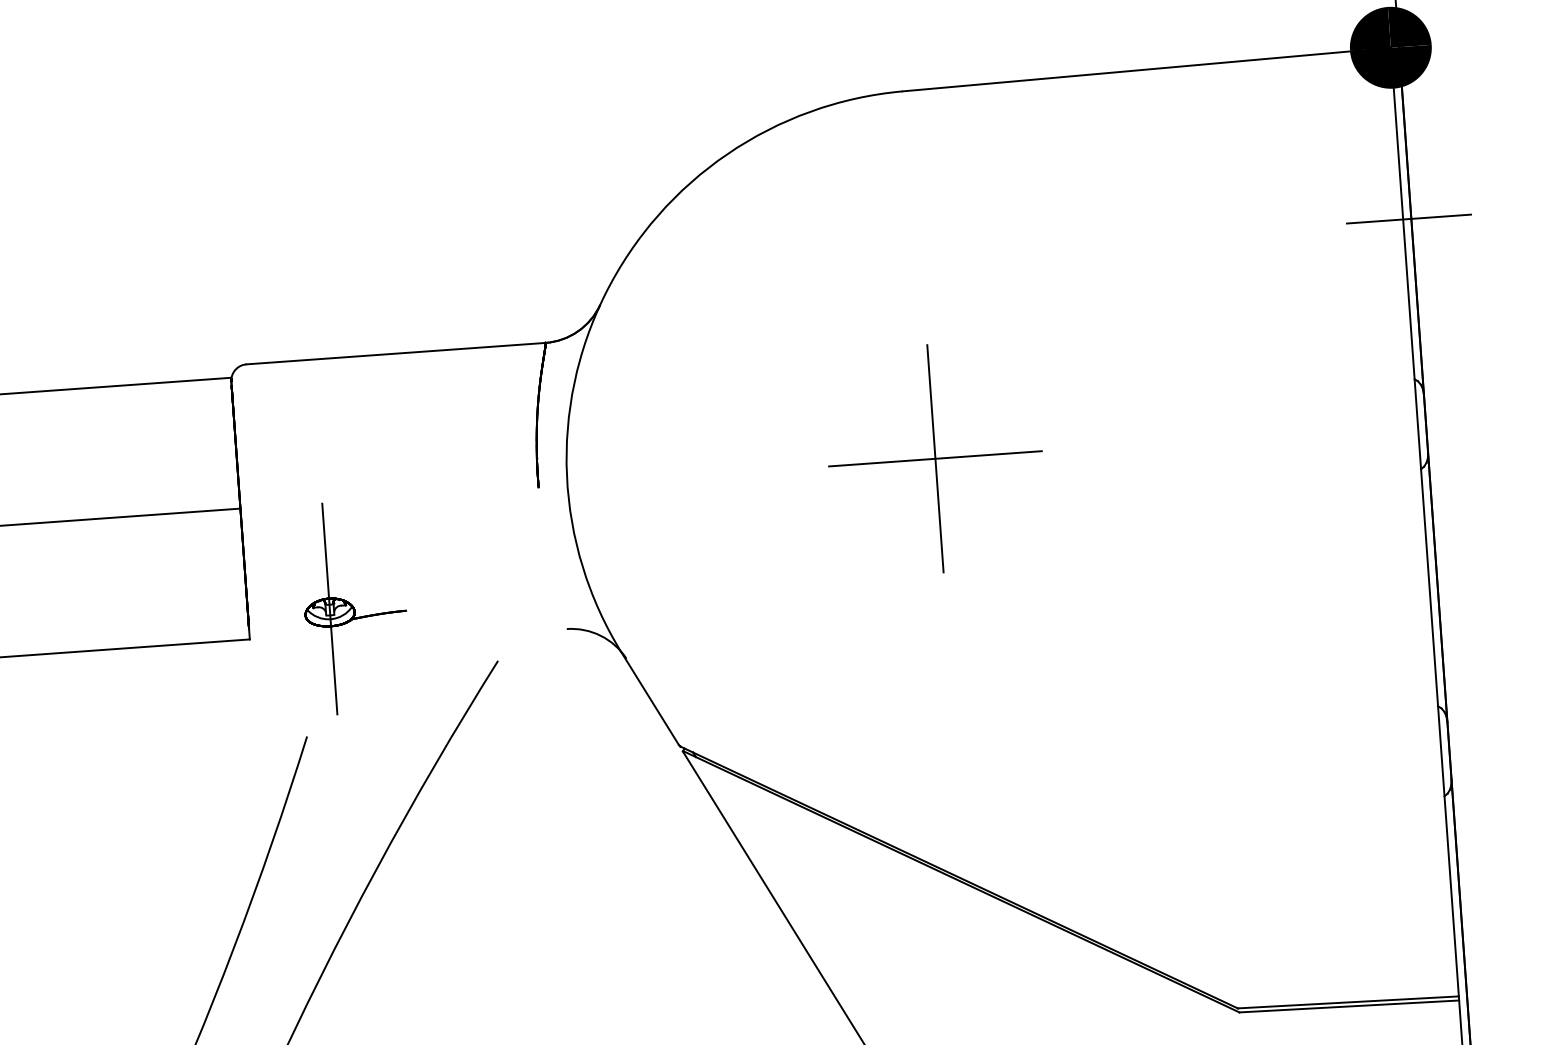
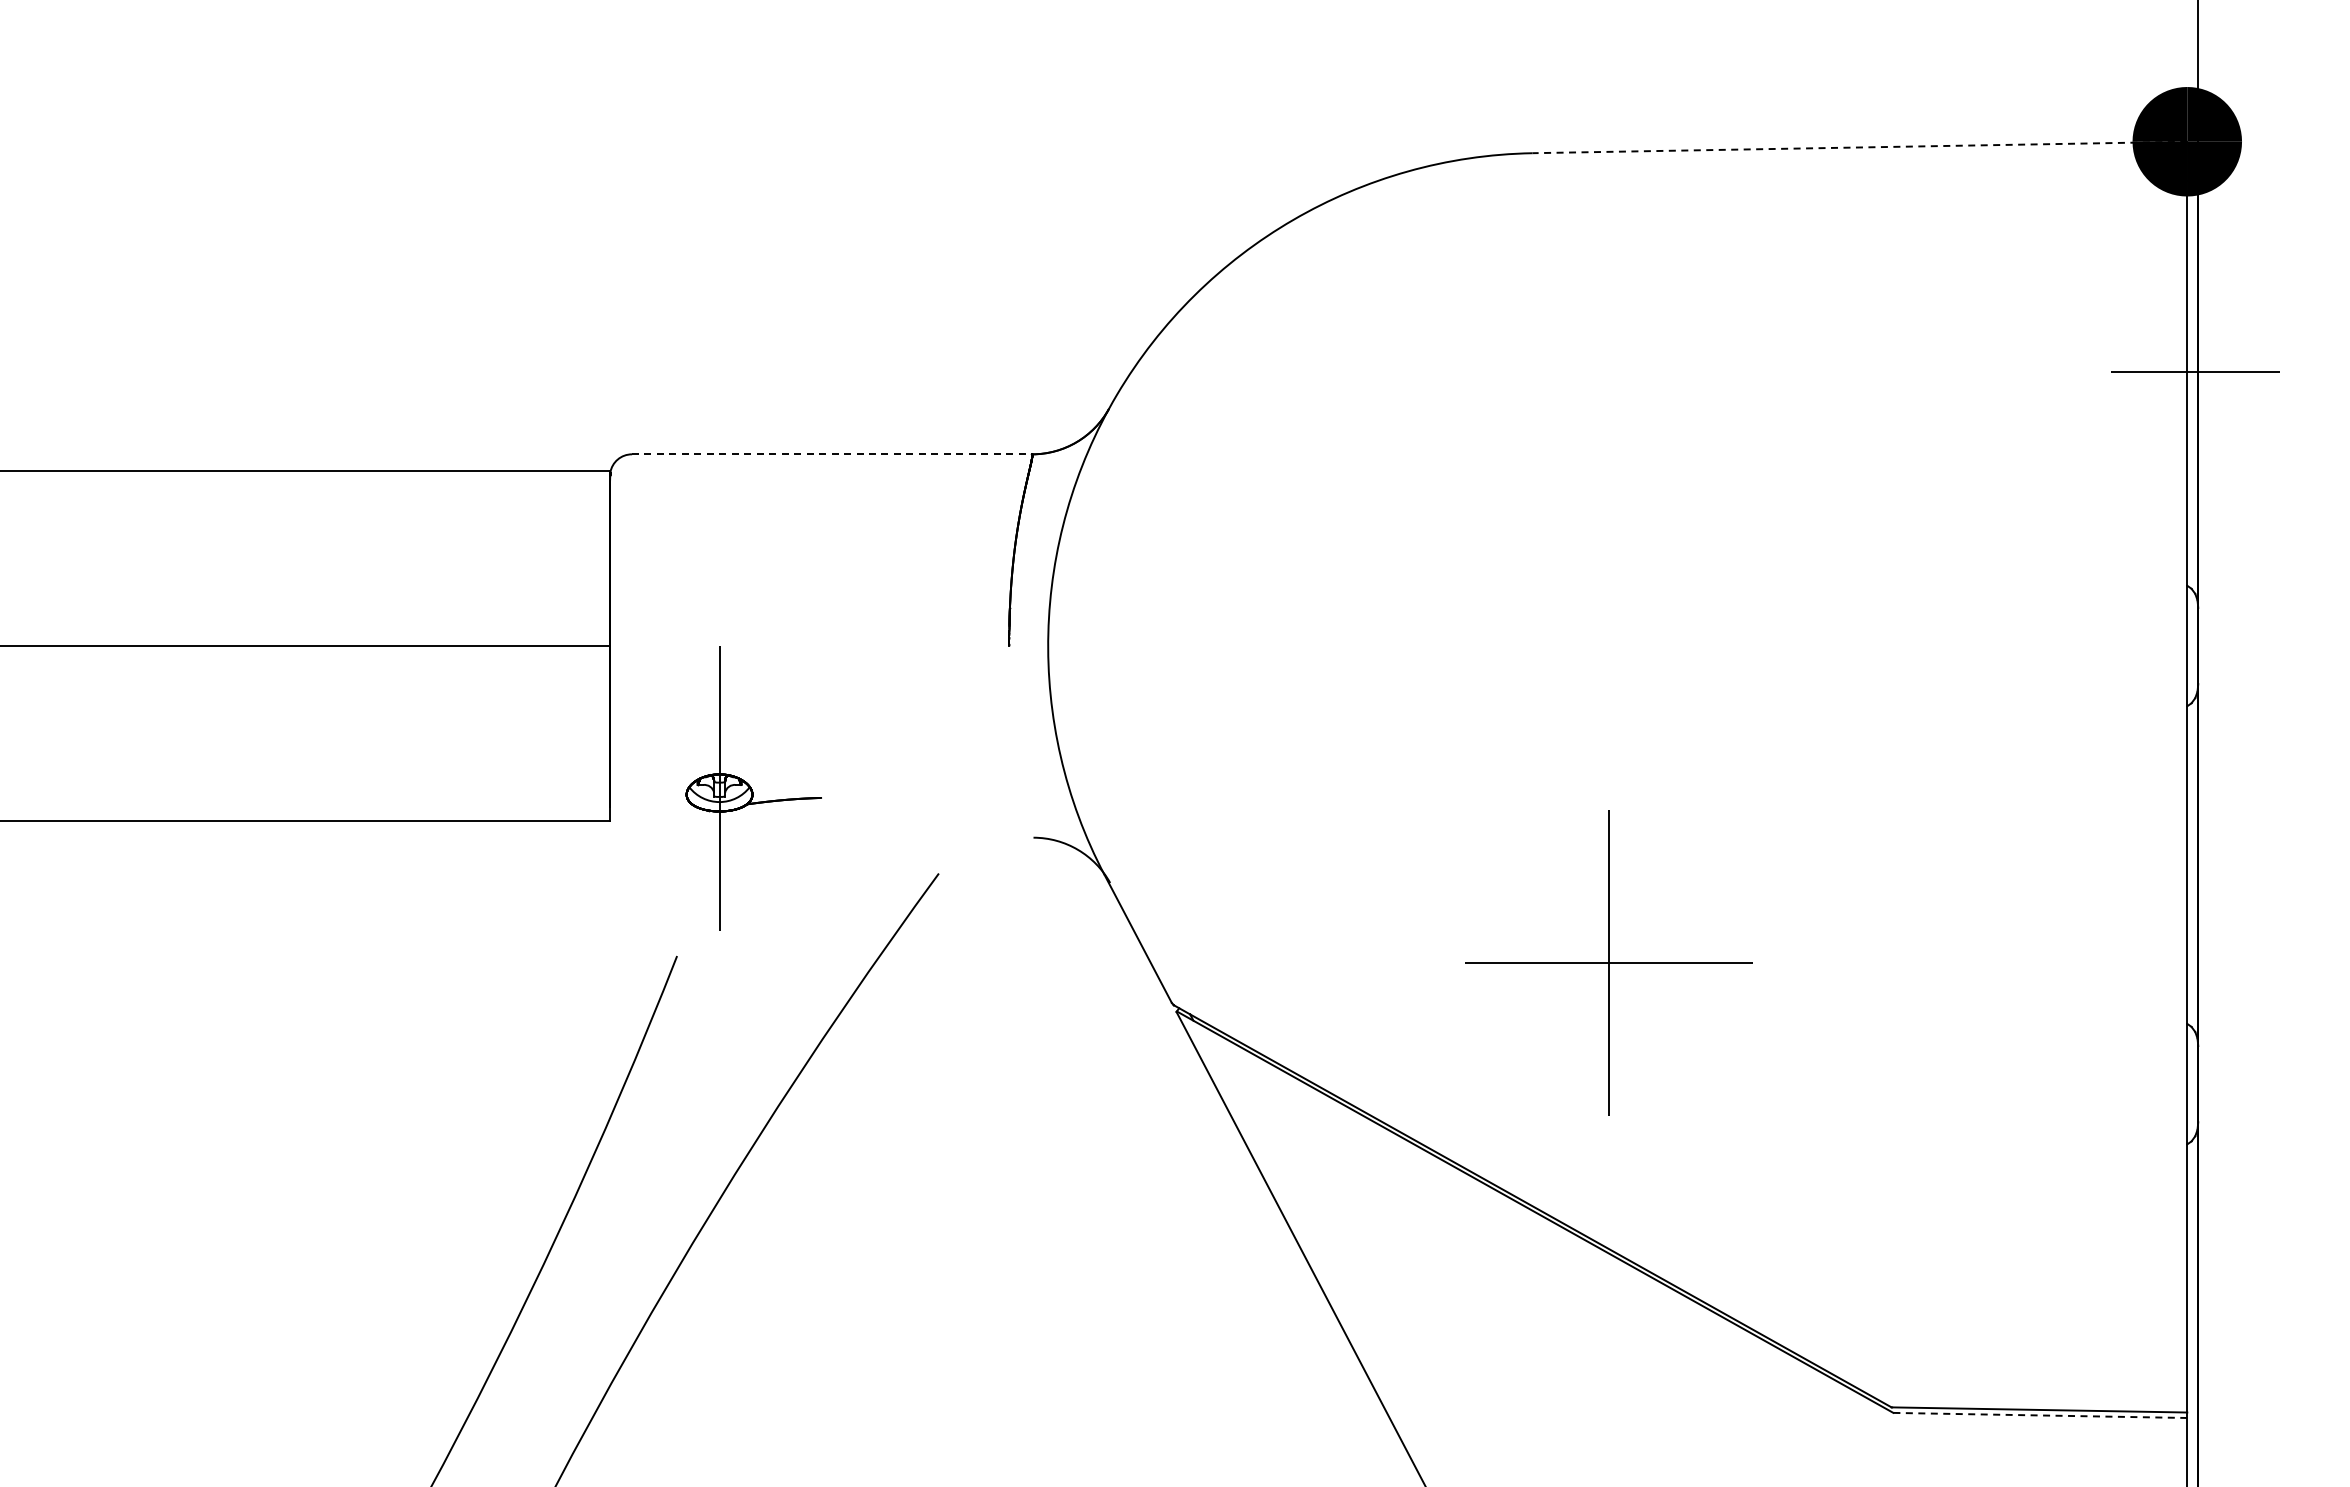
line: (1146, 69) -> (1859, 147), solid -> dashed
line: (396, 353) -> (832, 454), solid -> dashed
part: (934, 458) -> (1608, 962), moved
line: (1349, 1006) -> (2040, 1415), solid -> dashed

